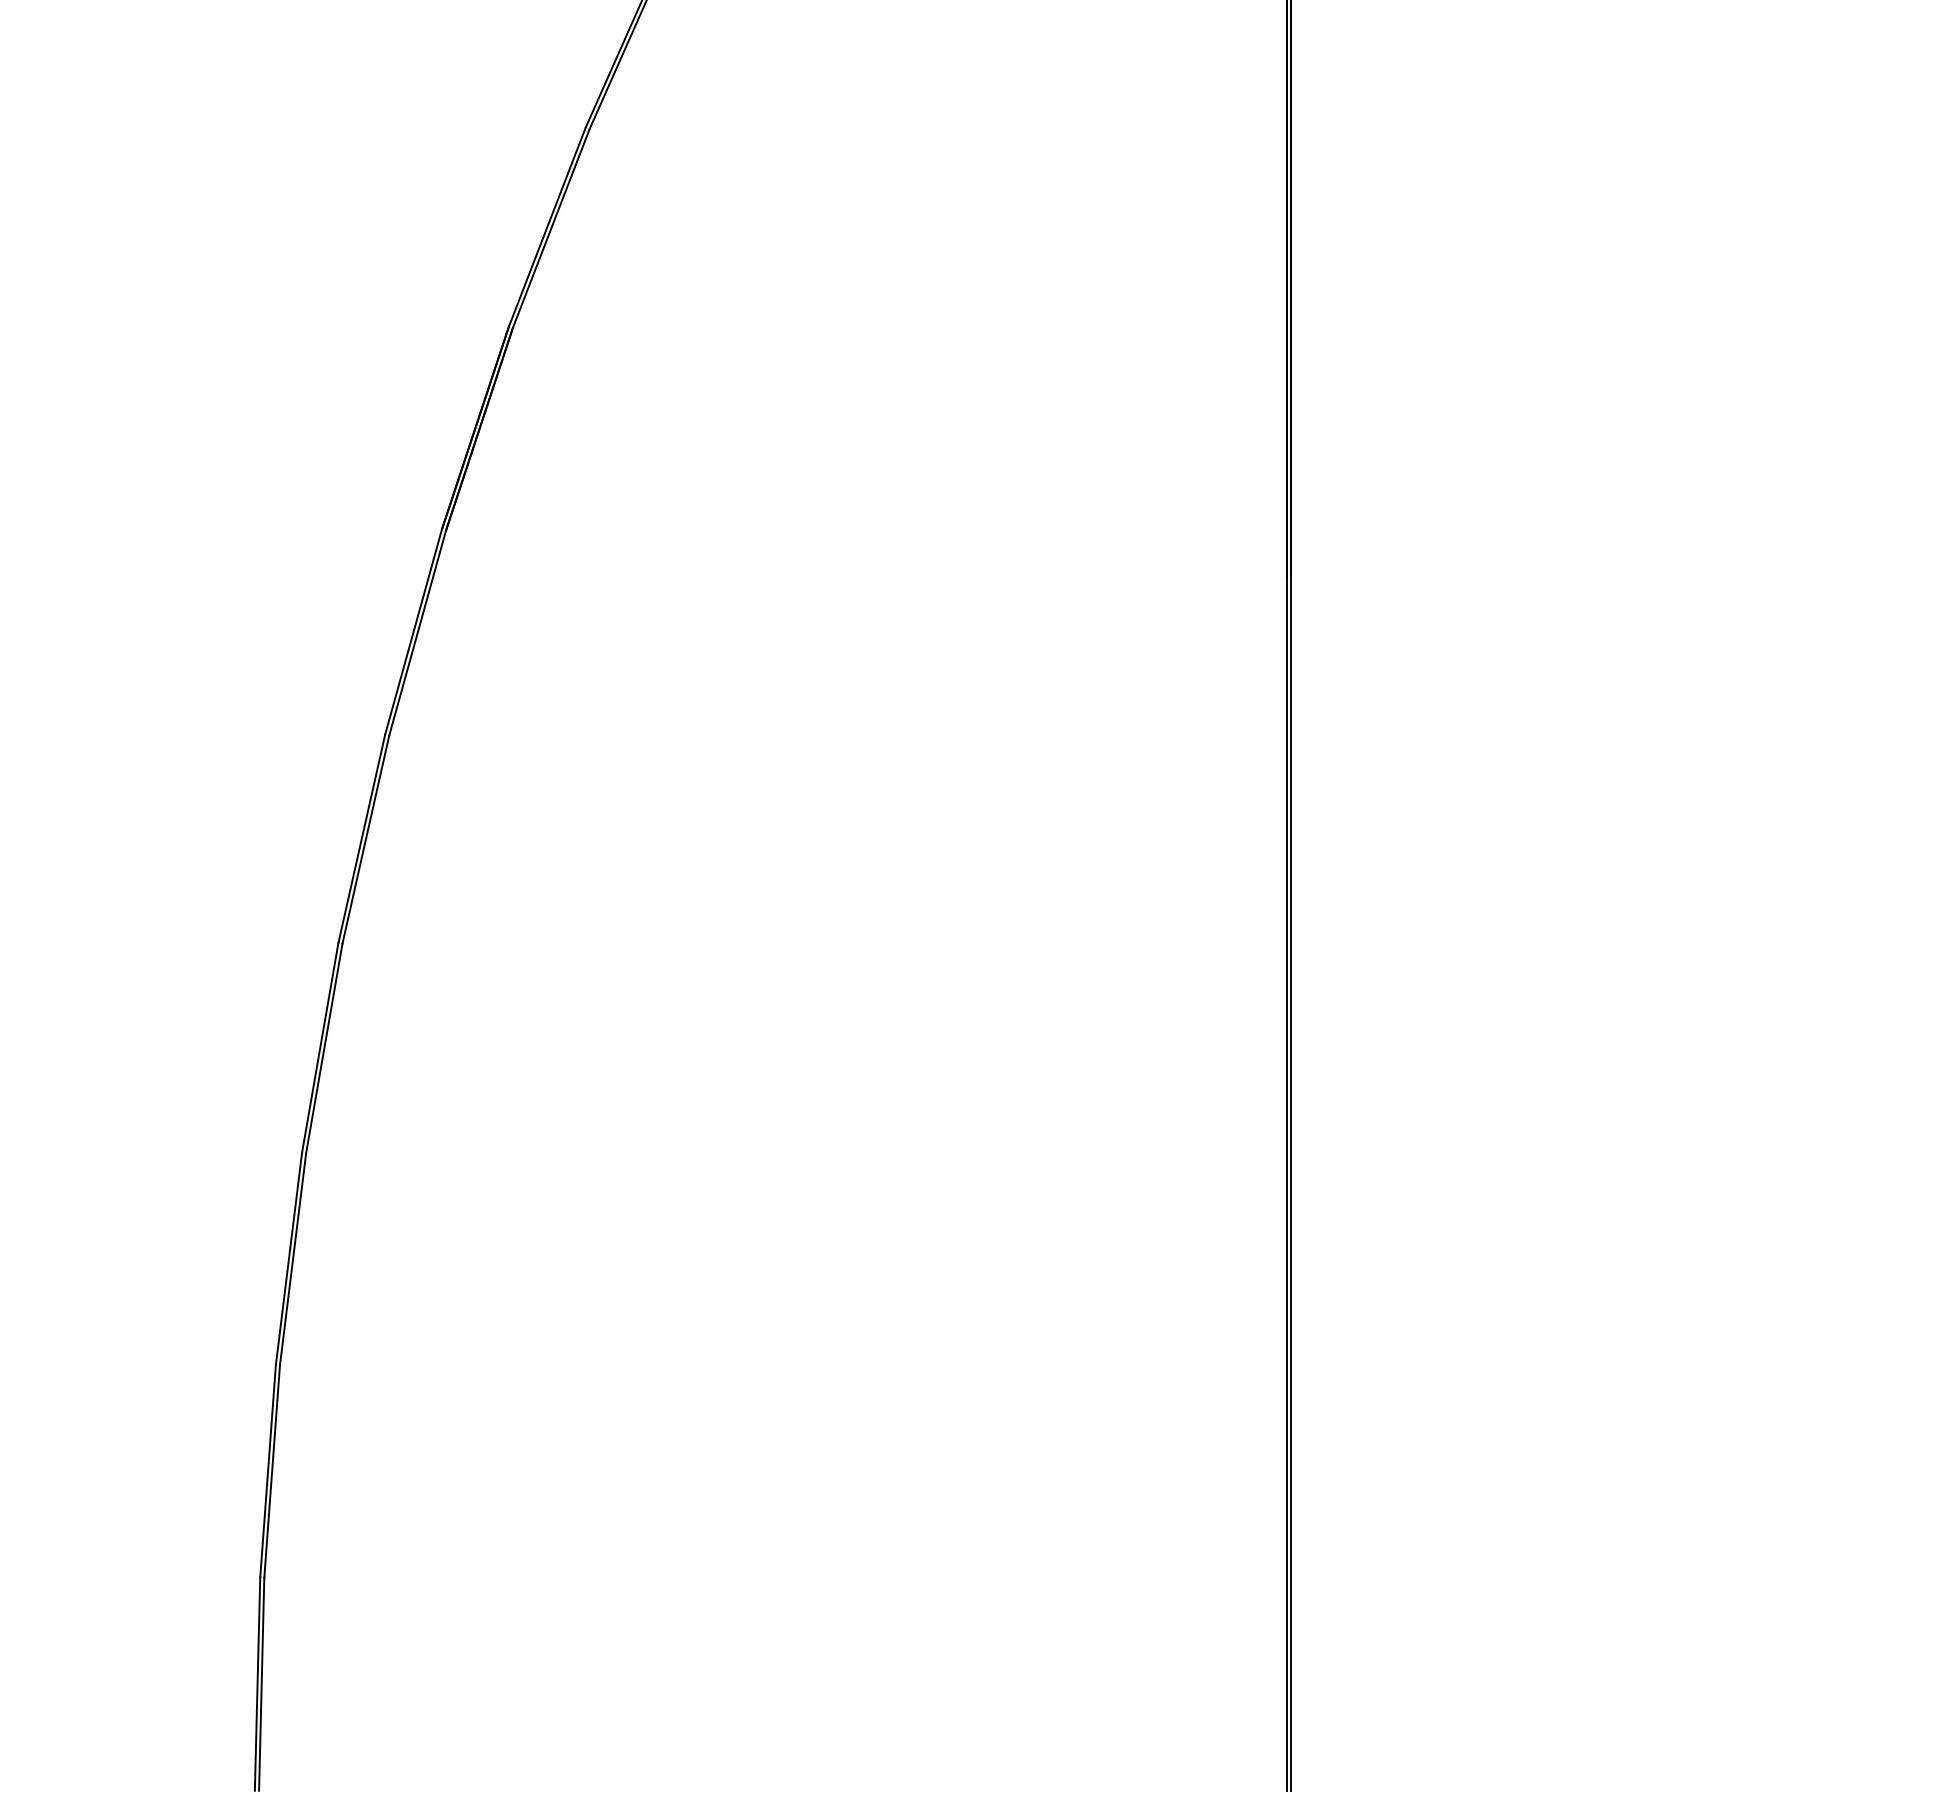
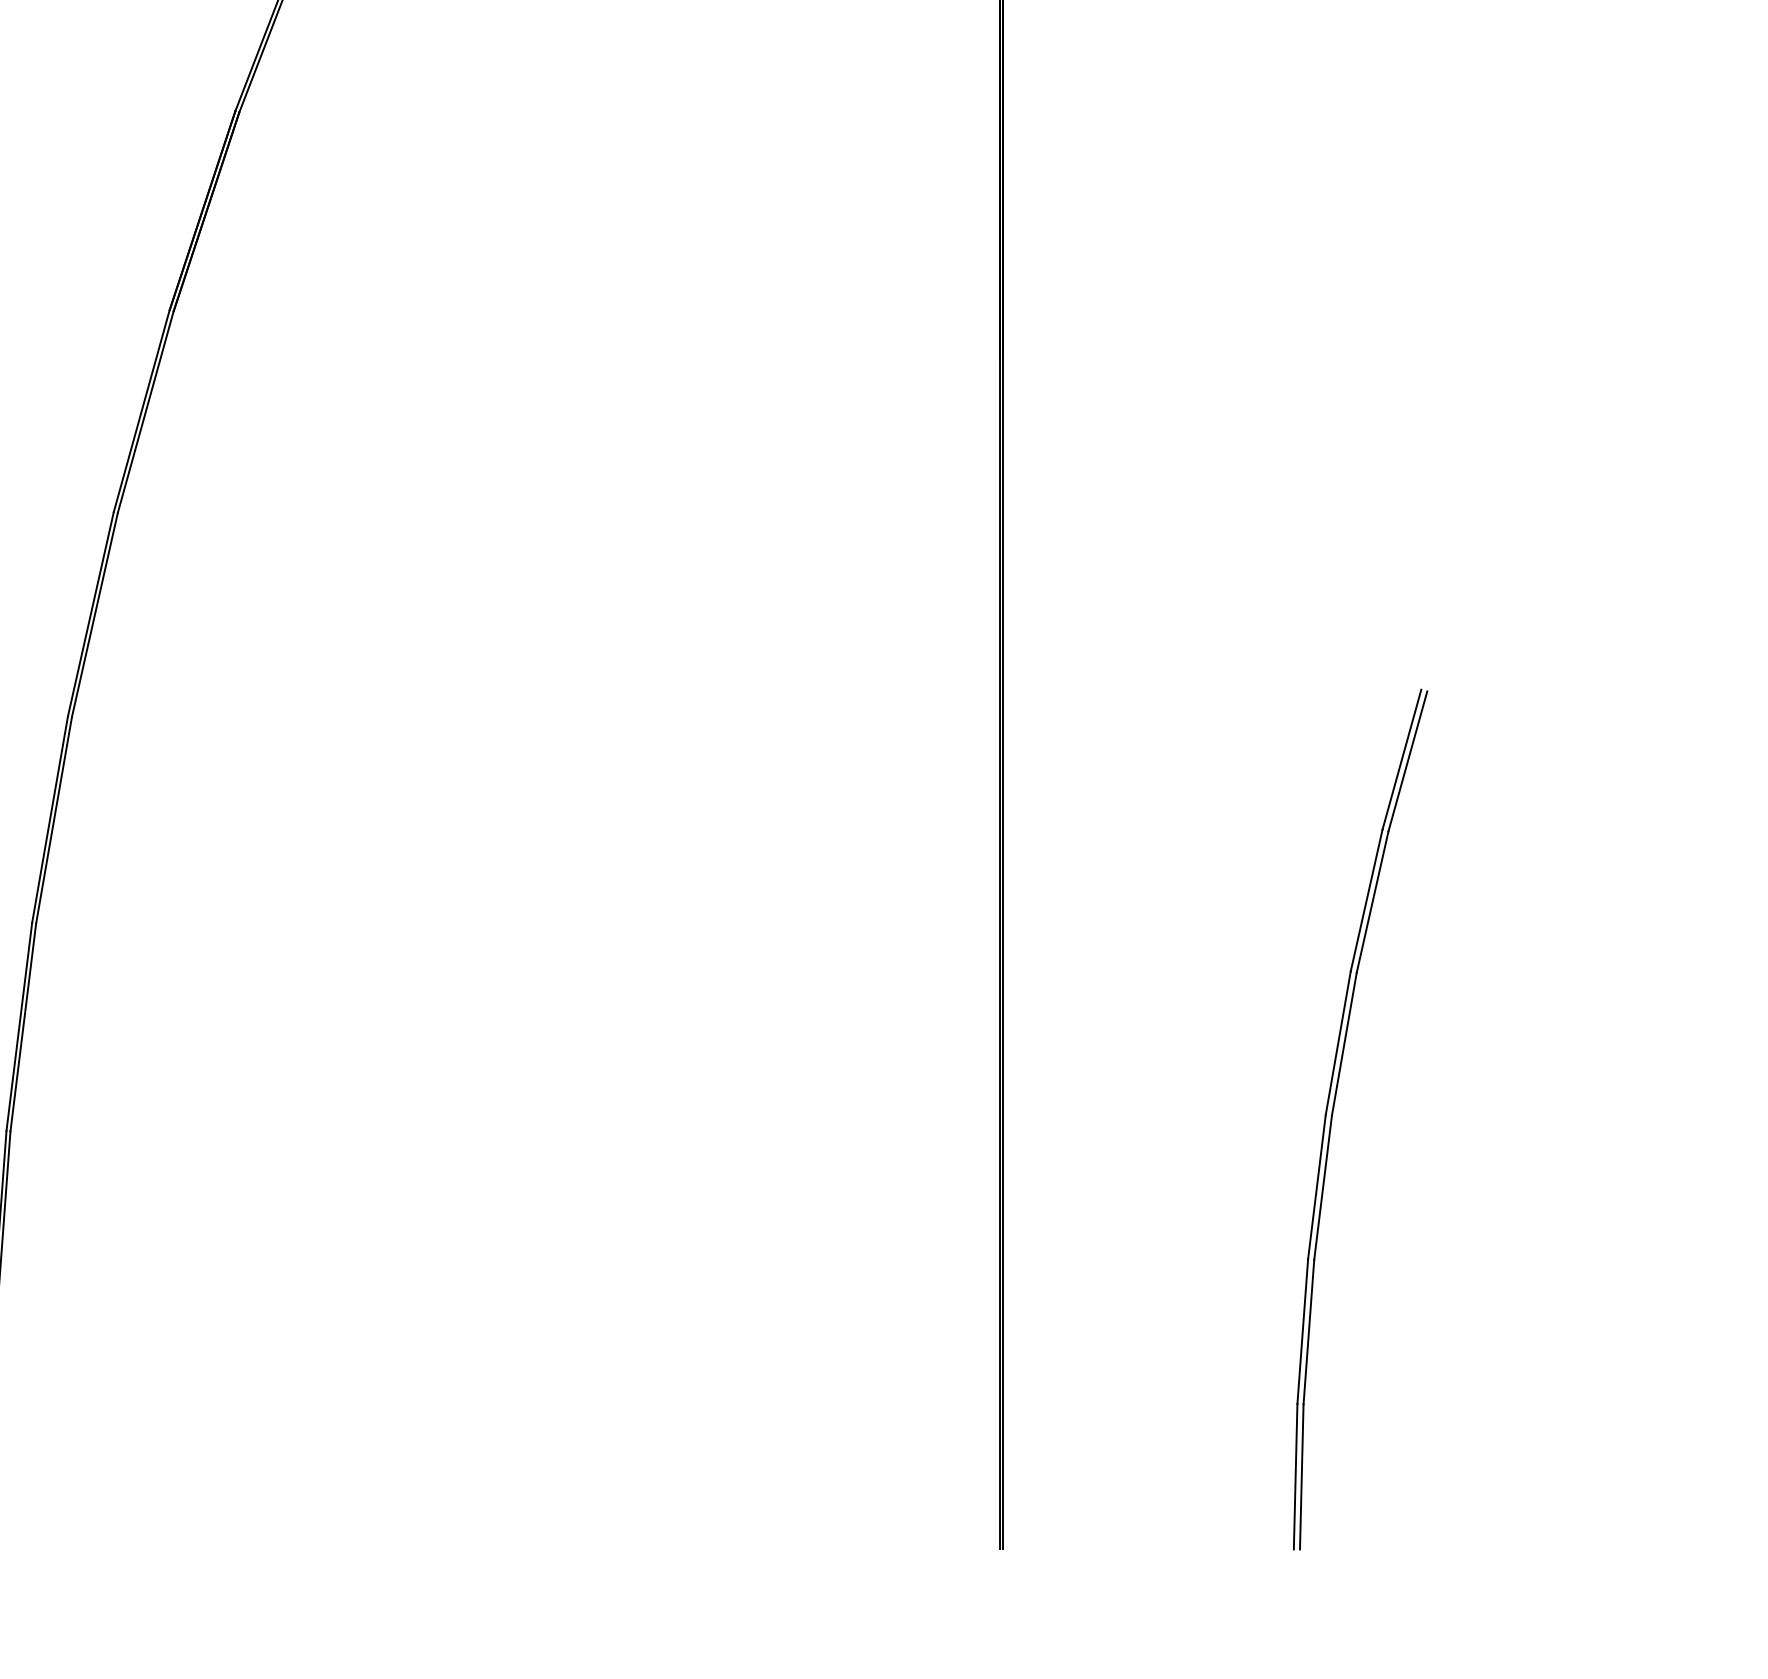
part: (1626, 1349) -> (1333, 1115), added

